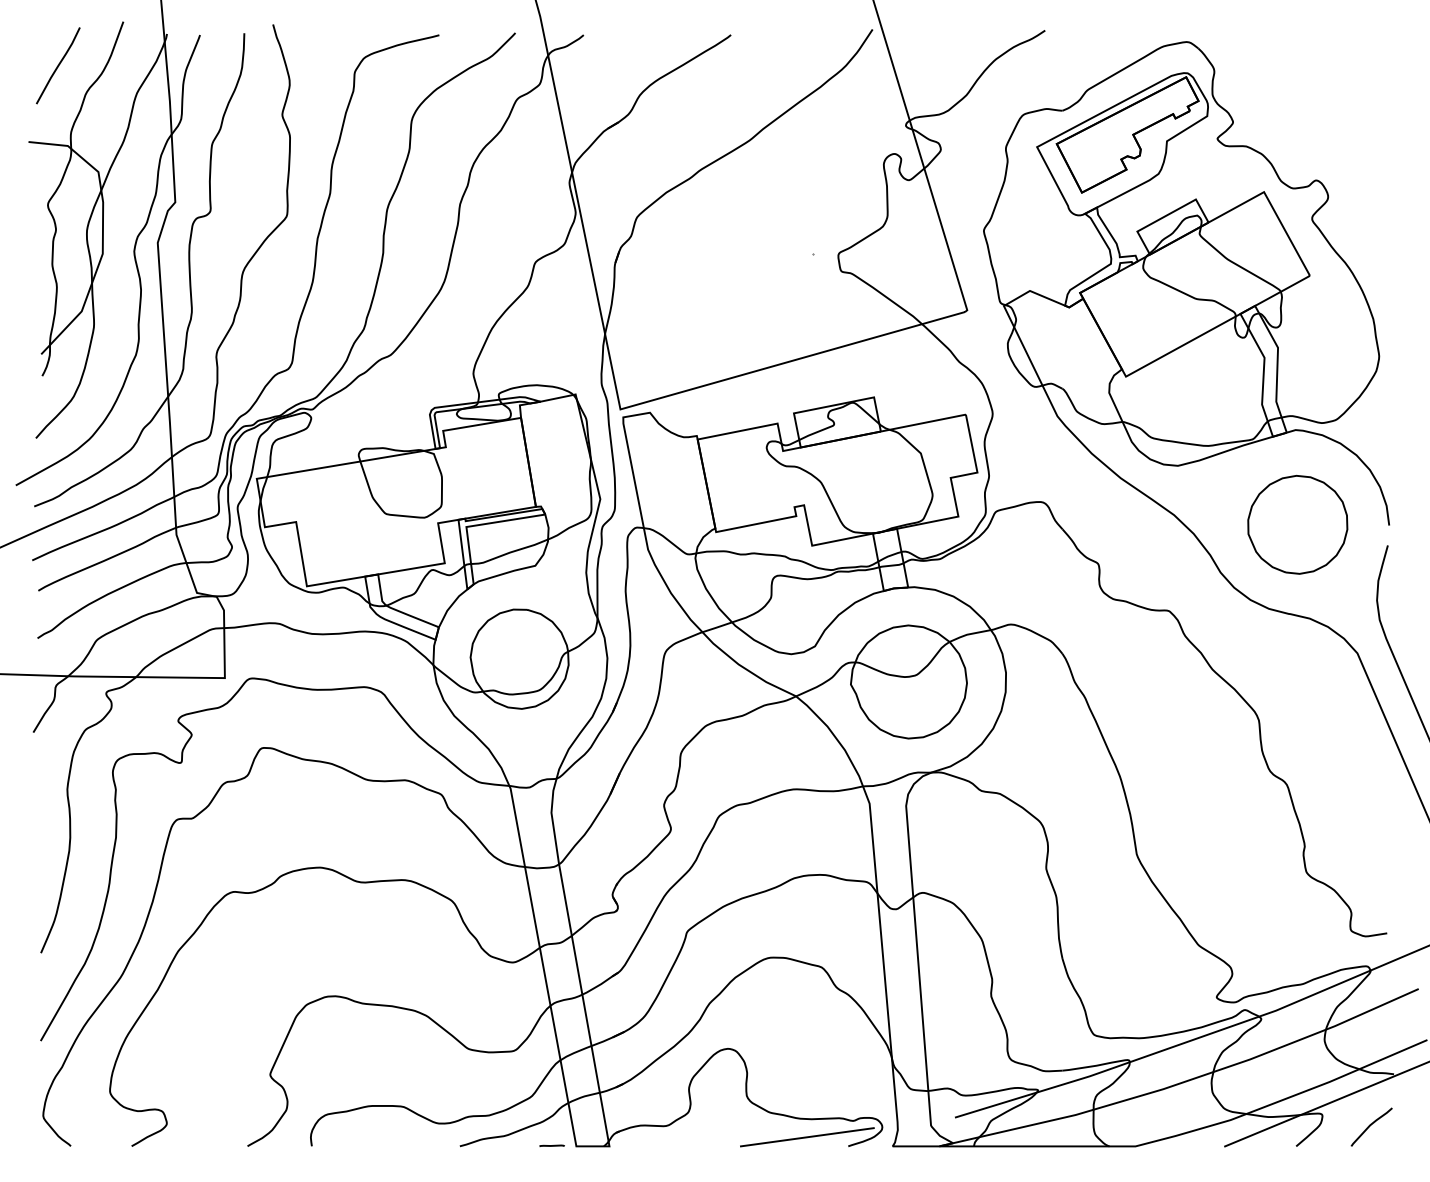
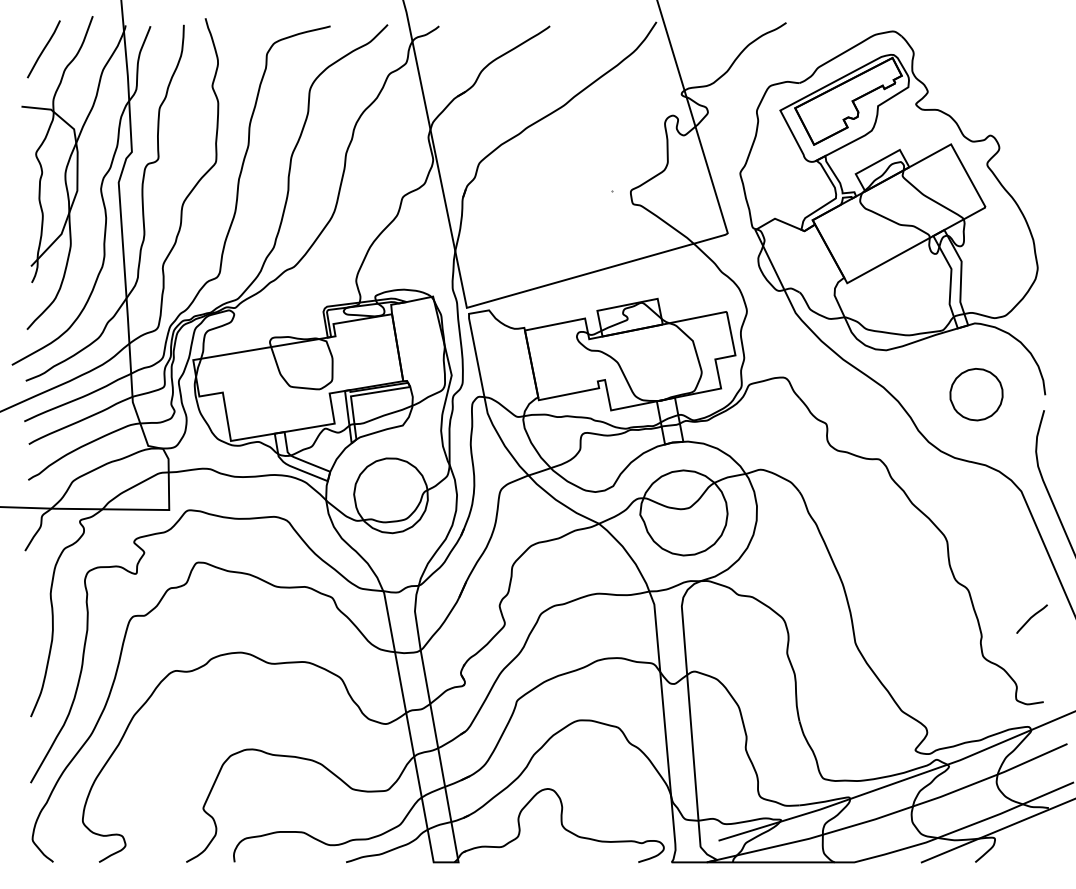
part: (1297, 524) -> (976, 394), size x0.7
curve: (1371, 1125) -> (1031, 617), moved
line: (806, 1137) -> (606, 855), removed
line: (551, 1145) -> (414, 861), removed

